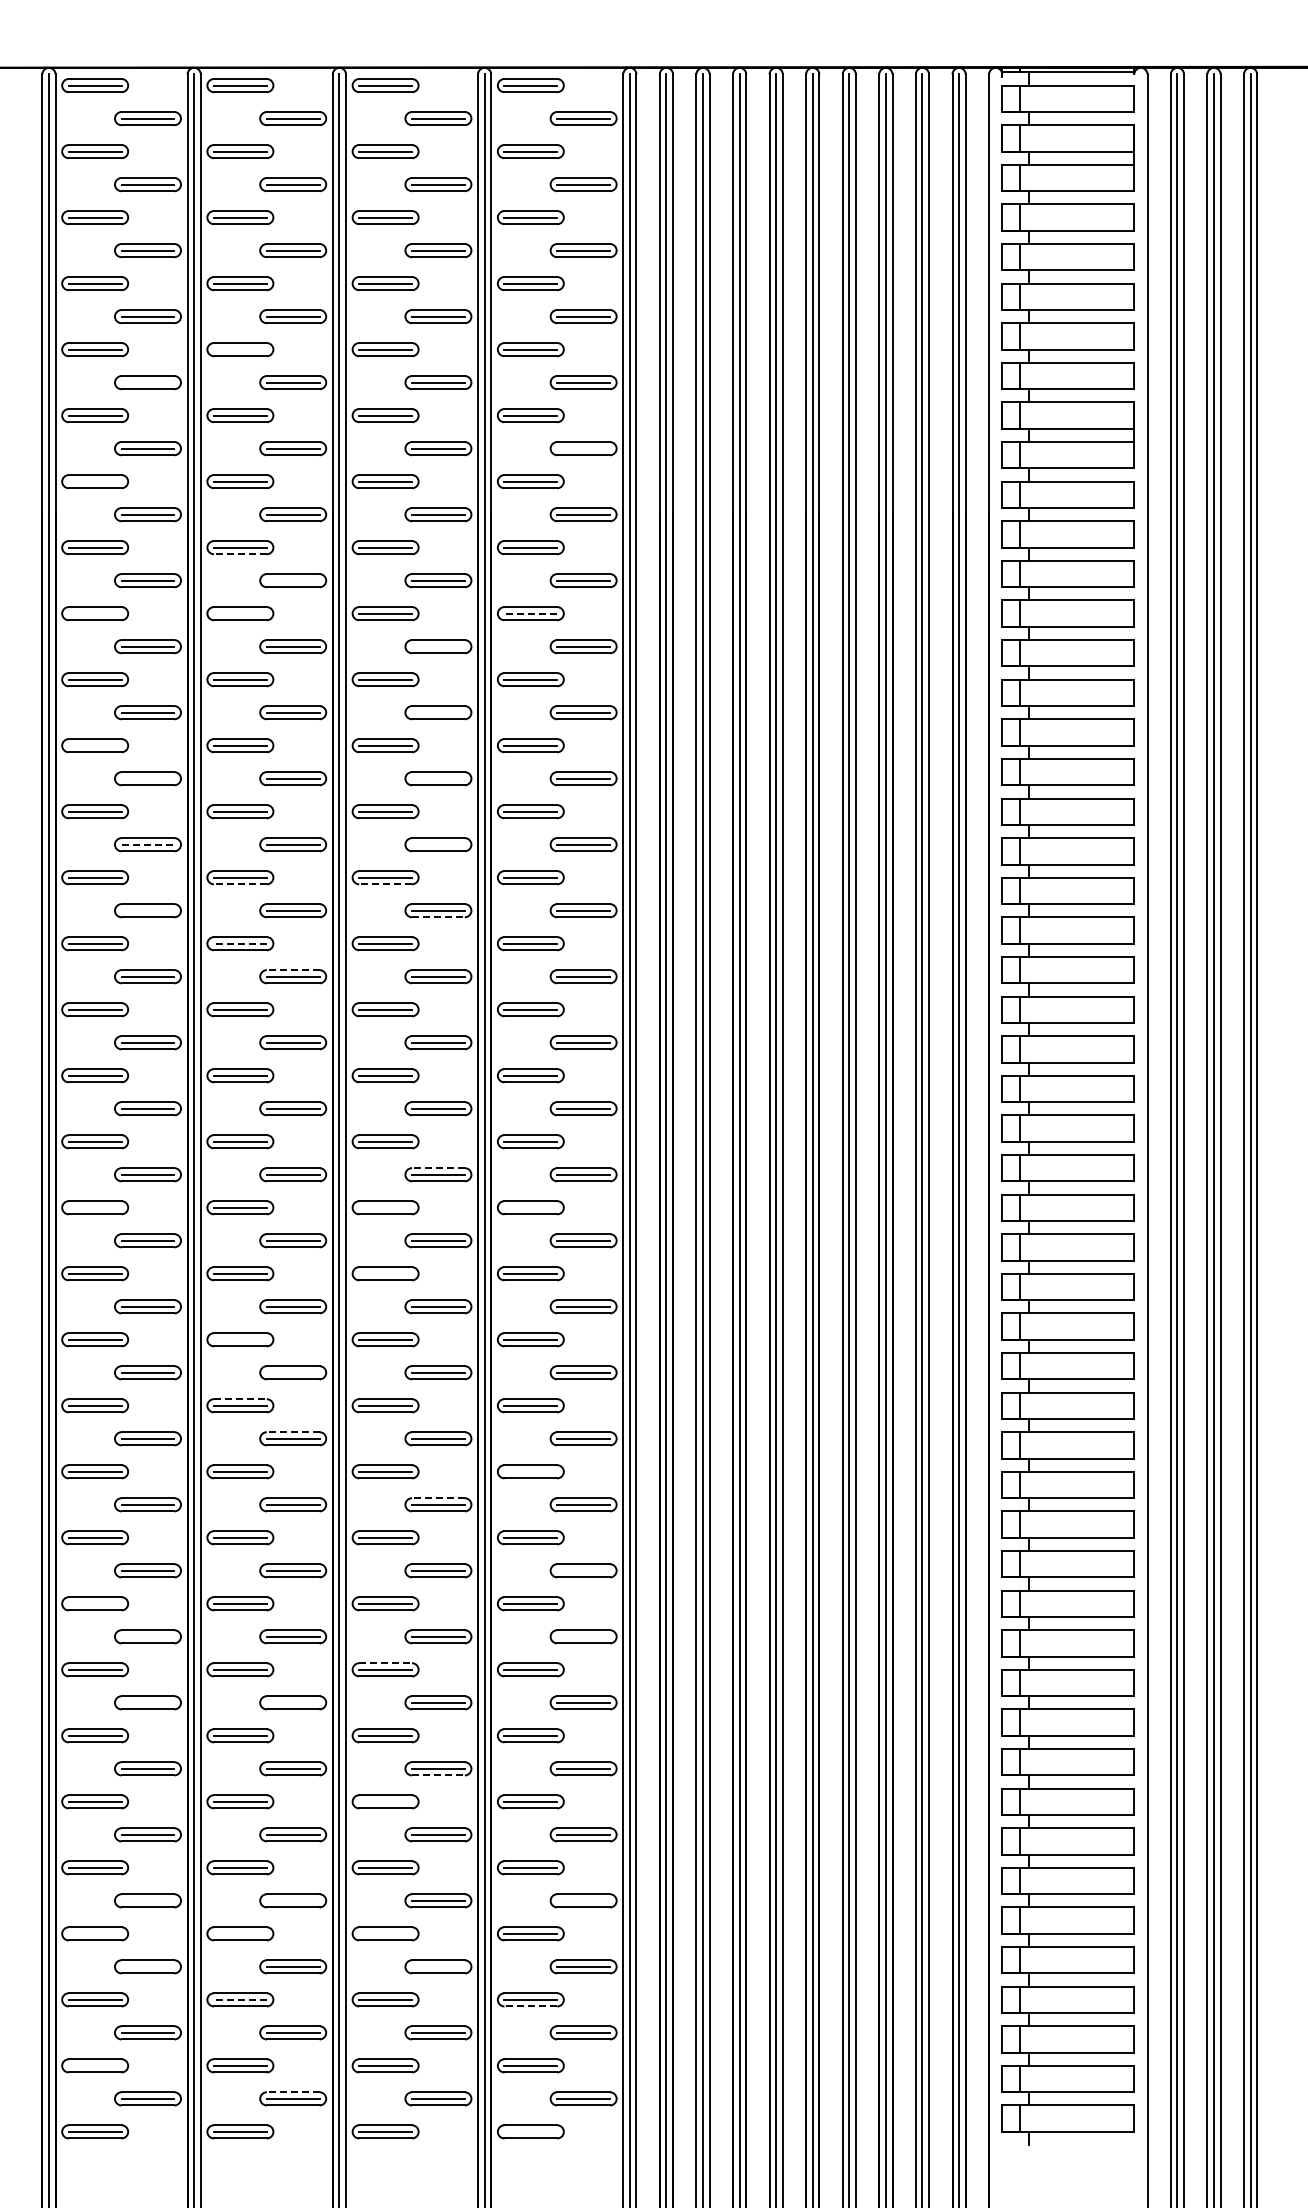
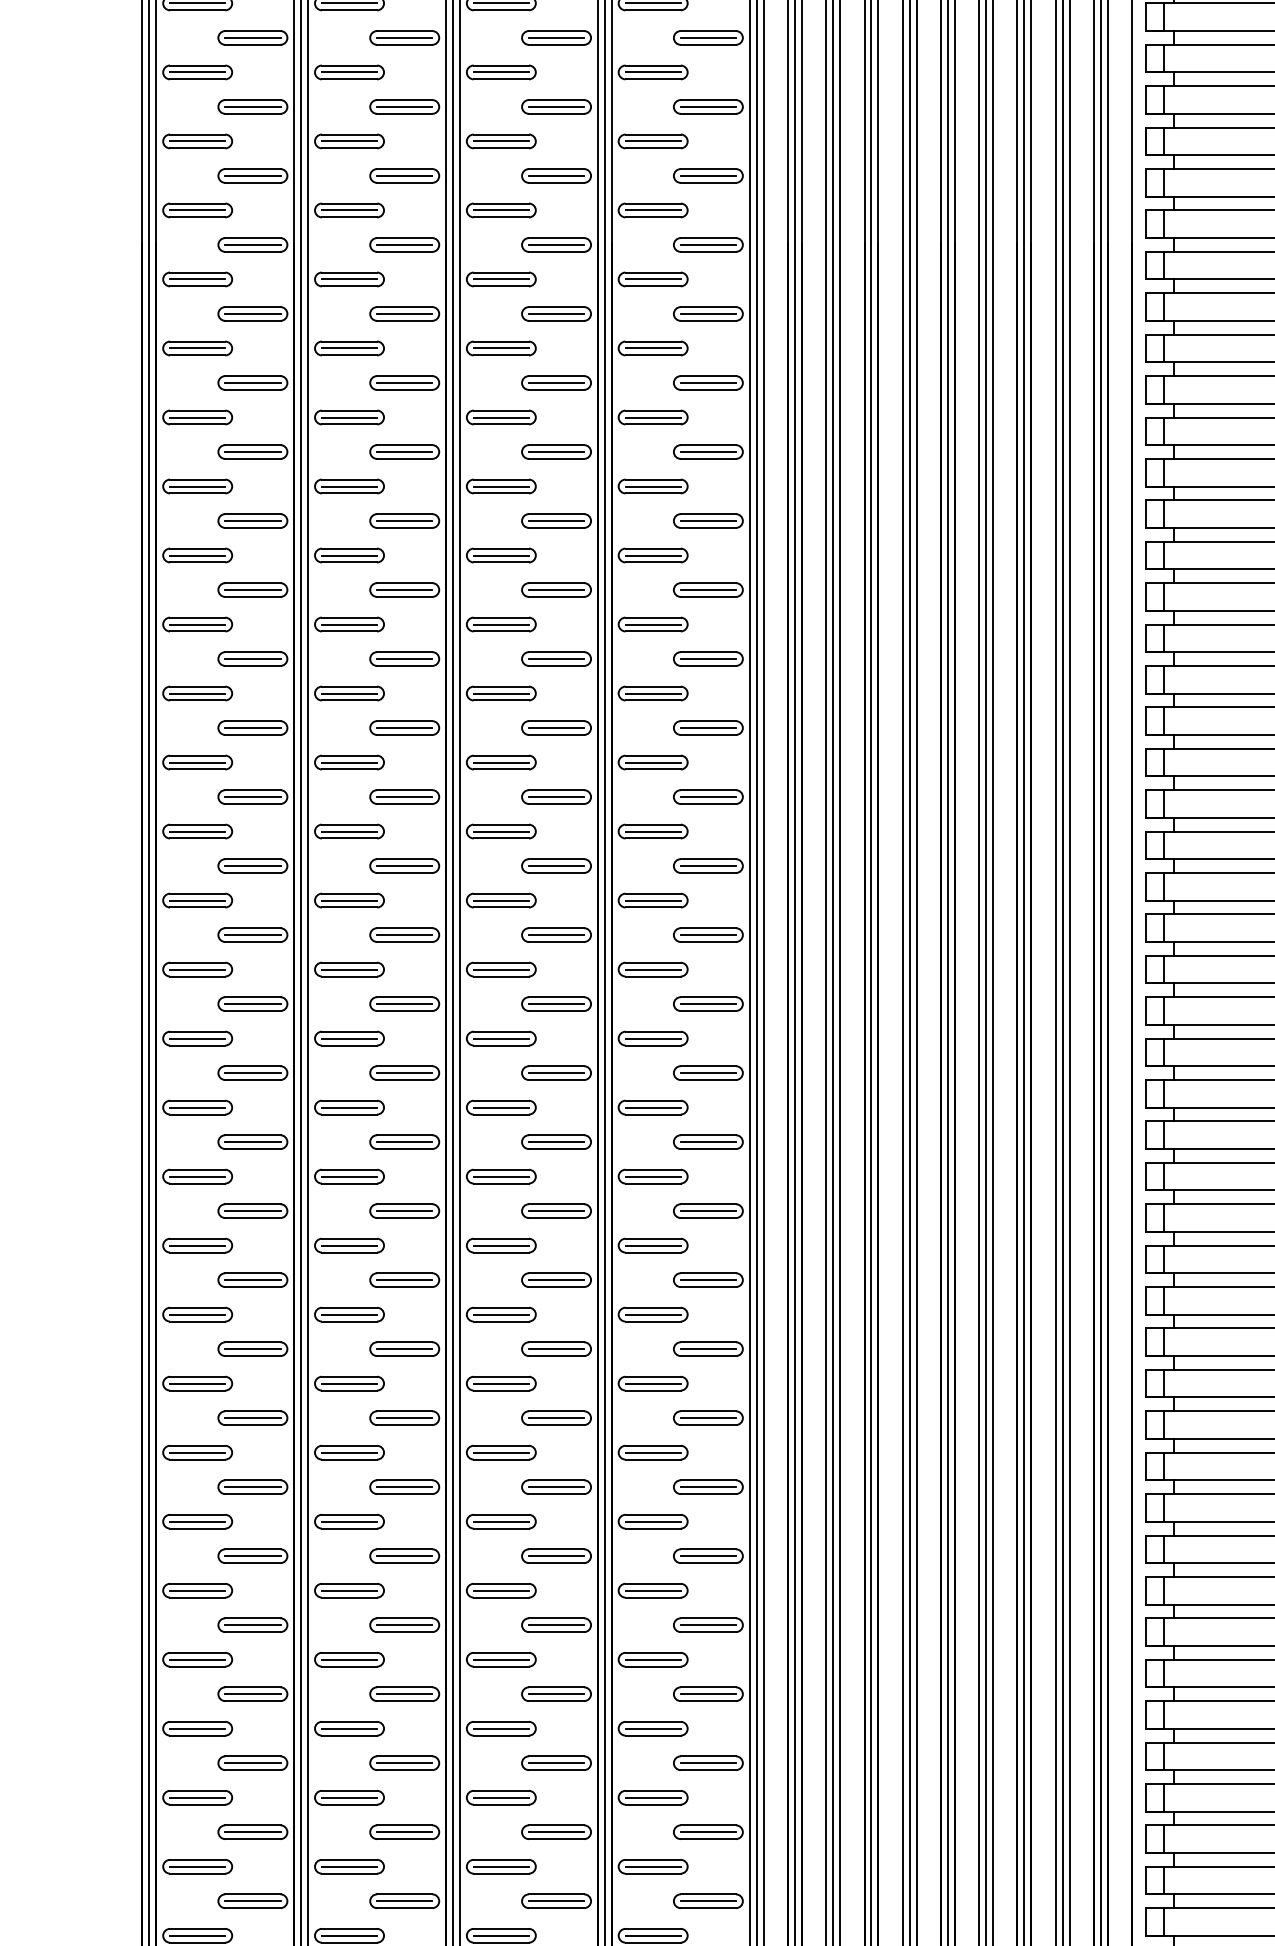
line: (240, 349) -> (349, 72), added
line: (147, 382) -> (252, 106), added
line: (583, 448) -> (708, 175), added
line: (94, 481) -> (196, 210), added
line: (239, 554) -> (348, 286), dashed -> solid
line: (292, 580) -> (403, 313), added
line: (94, 613) -> (196, 348), added
line: (240, 613) -> (349, 348), added
line: (530, 613) -> (652, 348), dashed -> solid
line: (438, 646) -> (556, 382), added
line: (438, 712) -> (556, 451), added
line: (94, 745) -> (196, 486), added
line: (147, 778) -> (252, 520), added
line: (438, 778) -> (556, 520), added
line: (148, 844) -> (253, 589), dashed -> solid
line: (438, 844) -> (556, 589), added
line: (239, 884) -> (348, 631), dashed -> solid
line: (385, 884) -> (501, 631), dashed -> solid
line: (147, 910) -> (252, 658), added
line: (438, 917) -> (556, 666), dashed -> solid
line: (239, 943) -> (348, 693), dashed -> solid
line: (292, 970) -> (403, 721), dashed -> solid
line: (437, 1168) -> (555, 928), dashed -> solid
line: (94, 1207) -> (196, 969), added
line: (385, 1207) -> (501, 969), added
line: (530, 1207) -> (652, 969), added
line: (385, 1273) -> (501, 1038), added
line: (240, 1339) -> (349, 1107), added
line: (292, 1372) -> (403, 1141), added
line: (240, 1399) -> (349, 1170), dashed -> solid
line: (292, 1432) -> (403, 1204), dashed -> solid
line: (530, 1471) -> (652, 1245), added
line: (437, 1498) -> (555, 1273), dashed -> solid
line: (583, 1570) -> (708, 1348), added
line: (94, 1603) -> (196, 1383), added
line: (147, 1636) -> (252, 1417), added
line: (583, 1636) -> (708, 1417), added
line: (386, 1663) -> (502, 1446), dashed -> solid
line: (147, 1702) -> (252, 1486), added
line: (292, 1702) -> (403, 1486), added
line: (438, 1775) -> (556, 1563), dashed -> solid
line: (385, 1801) -> (501, 1590), added
line: (147, 1900) -> (252, 1693), added
line: (292, 1900) -> (403, 1693), added
line: (583, 1900) -> (708, 1693), added
line: (94, 1933) -> (196, 1728), added
line: (240, 1933) -> (349, 1728), added
line: (385, 1933) -> (501, 1728), added
line: (147, 1966) -> (252, 1762), added
line: (438, 1966) -> (556, 1762), added
line: (239, 1999) -> (348, 1797), dashed -> solid
line: (530, 2006) -> (652, 1804), dashed -> solid
line: (94, 2065) -> (196, 1866), added
line: (292, 2092) -> (403, 1894), dashed -> solid
line: (530, 2131) -> (652, 1935), added

